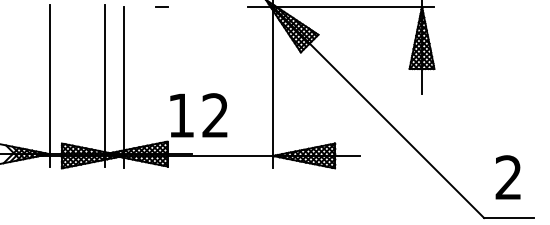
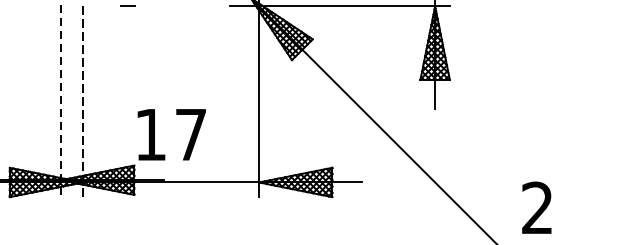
line: (105, 85) -> (61, 99), solid -> dashed
line: (124, 87) -> (83, 101), solid -> dashed
text: (215, 115) -> (191, 134), 12 -> 17

